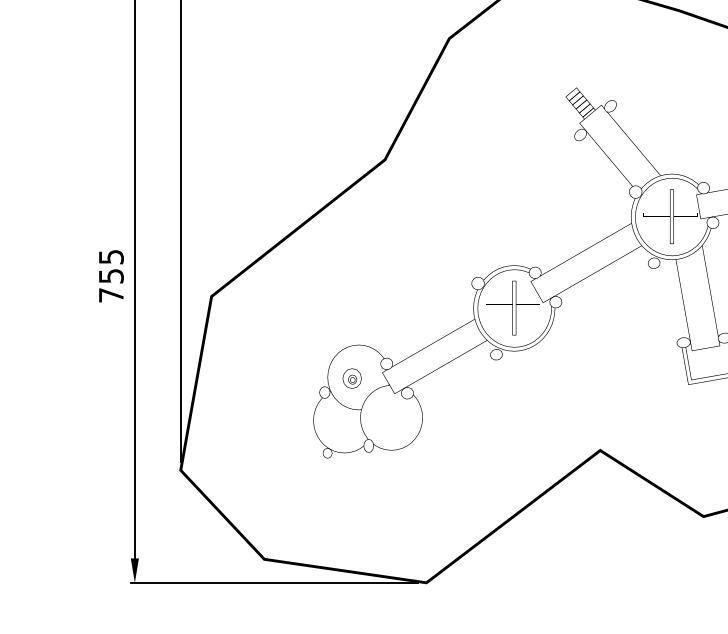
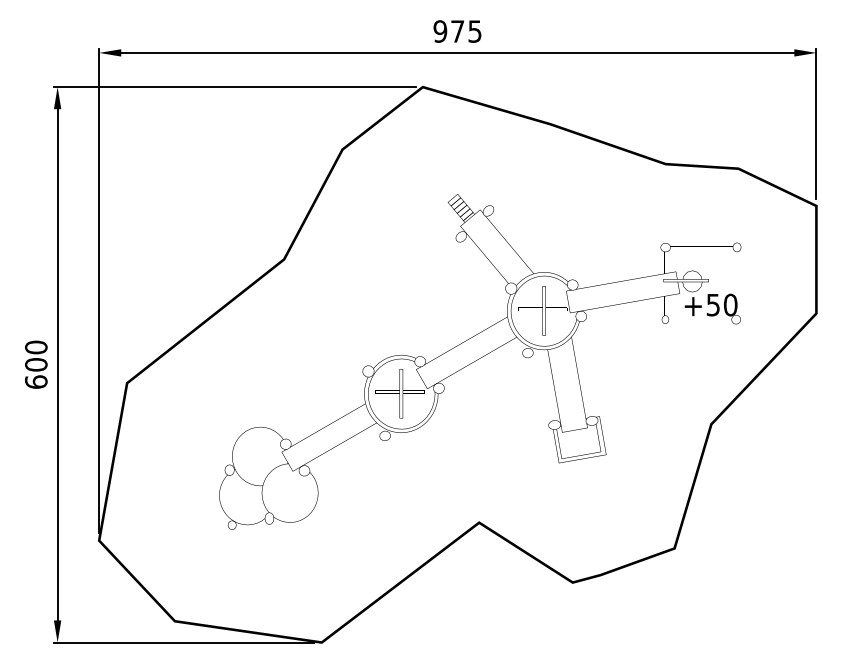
text: (111, 275) -> (36, 364), 755 -> 600
part: (352, 378) -> (254, 457), removed

